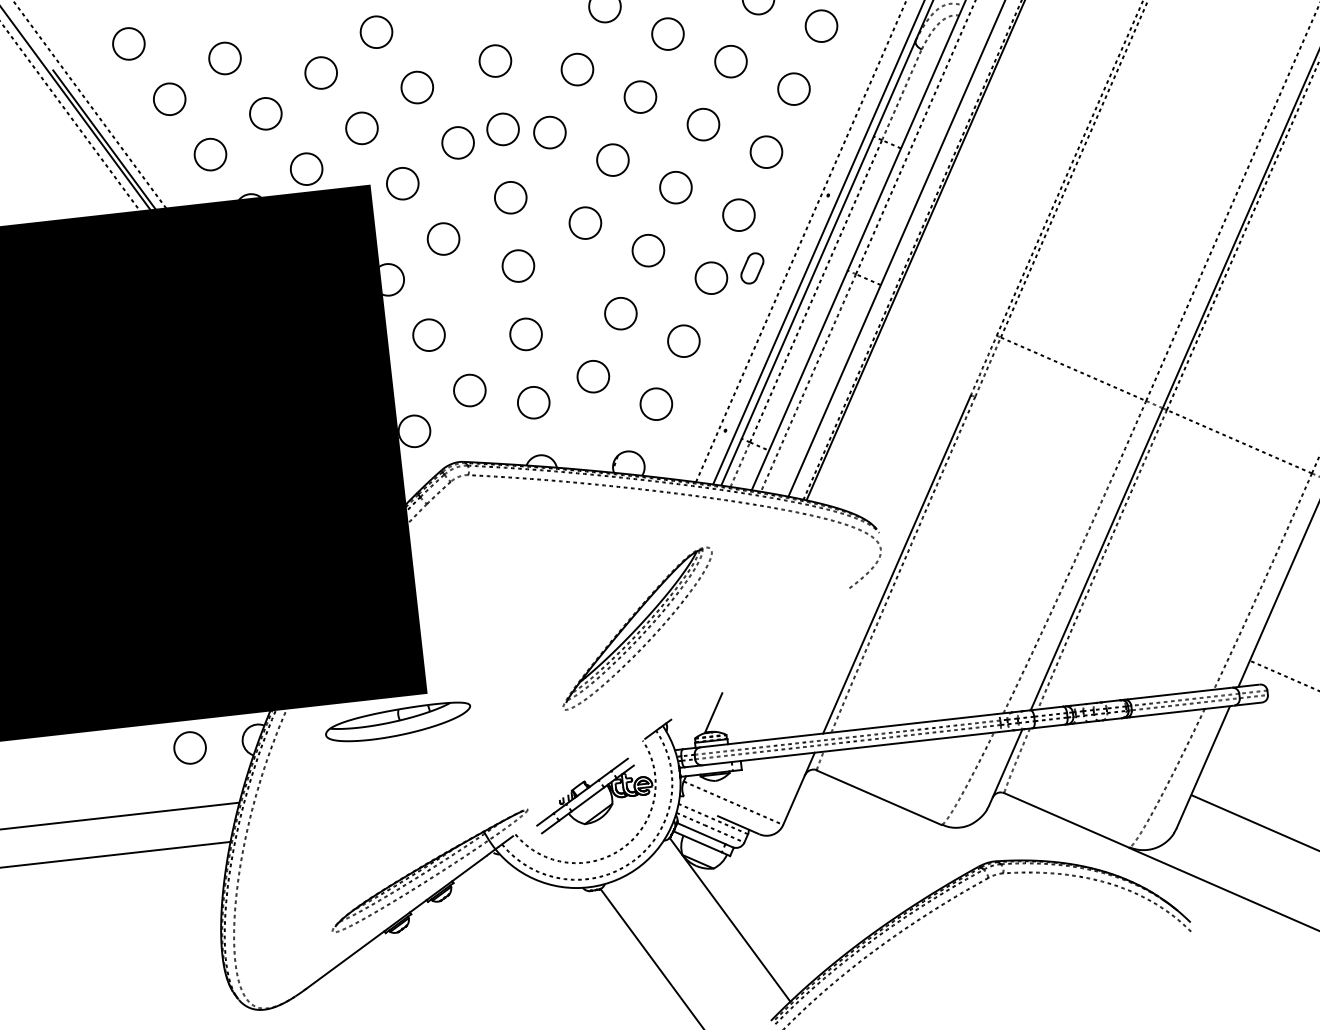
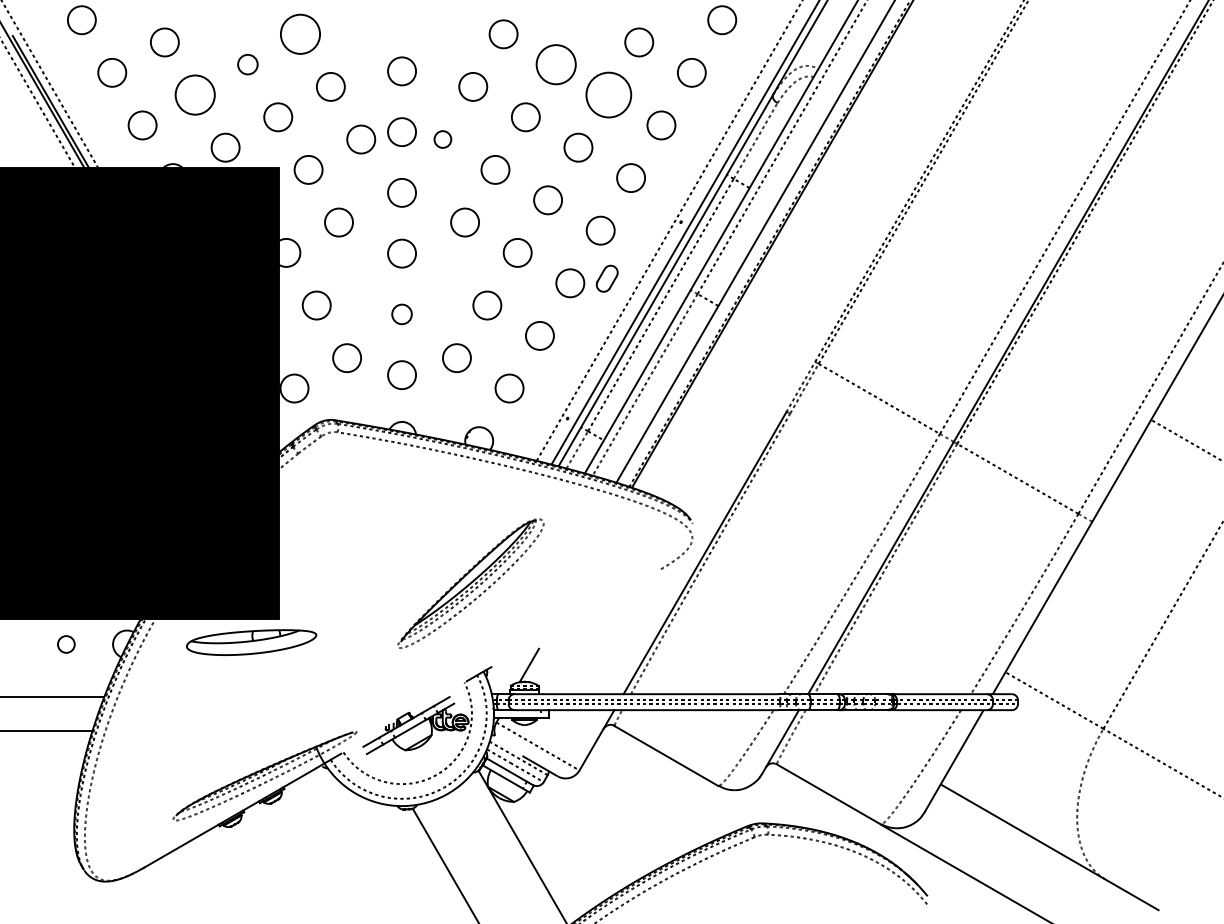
circle: (376, 32) -> (300, 34), size x1.4
circle: (668, 33) -> (556, 64), size x1.4
circle: (730, 62) -> (608, 95), size x1.6
circle: (320, 72) -> (247, 64), size x0.7
circle: (266, 114) -> (195, 95), size x1.4
circle: (549, 132) -> (442, 139), size x0.6
circle: (525, 334) -> (401, 314), size x0.7
circle: (190, 747) -> (66, 644), size x0.6

